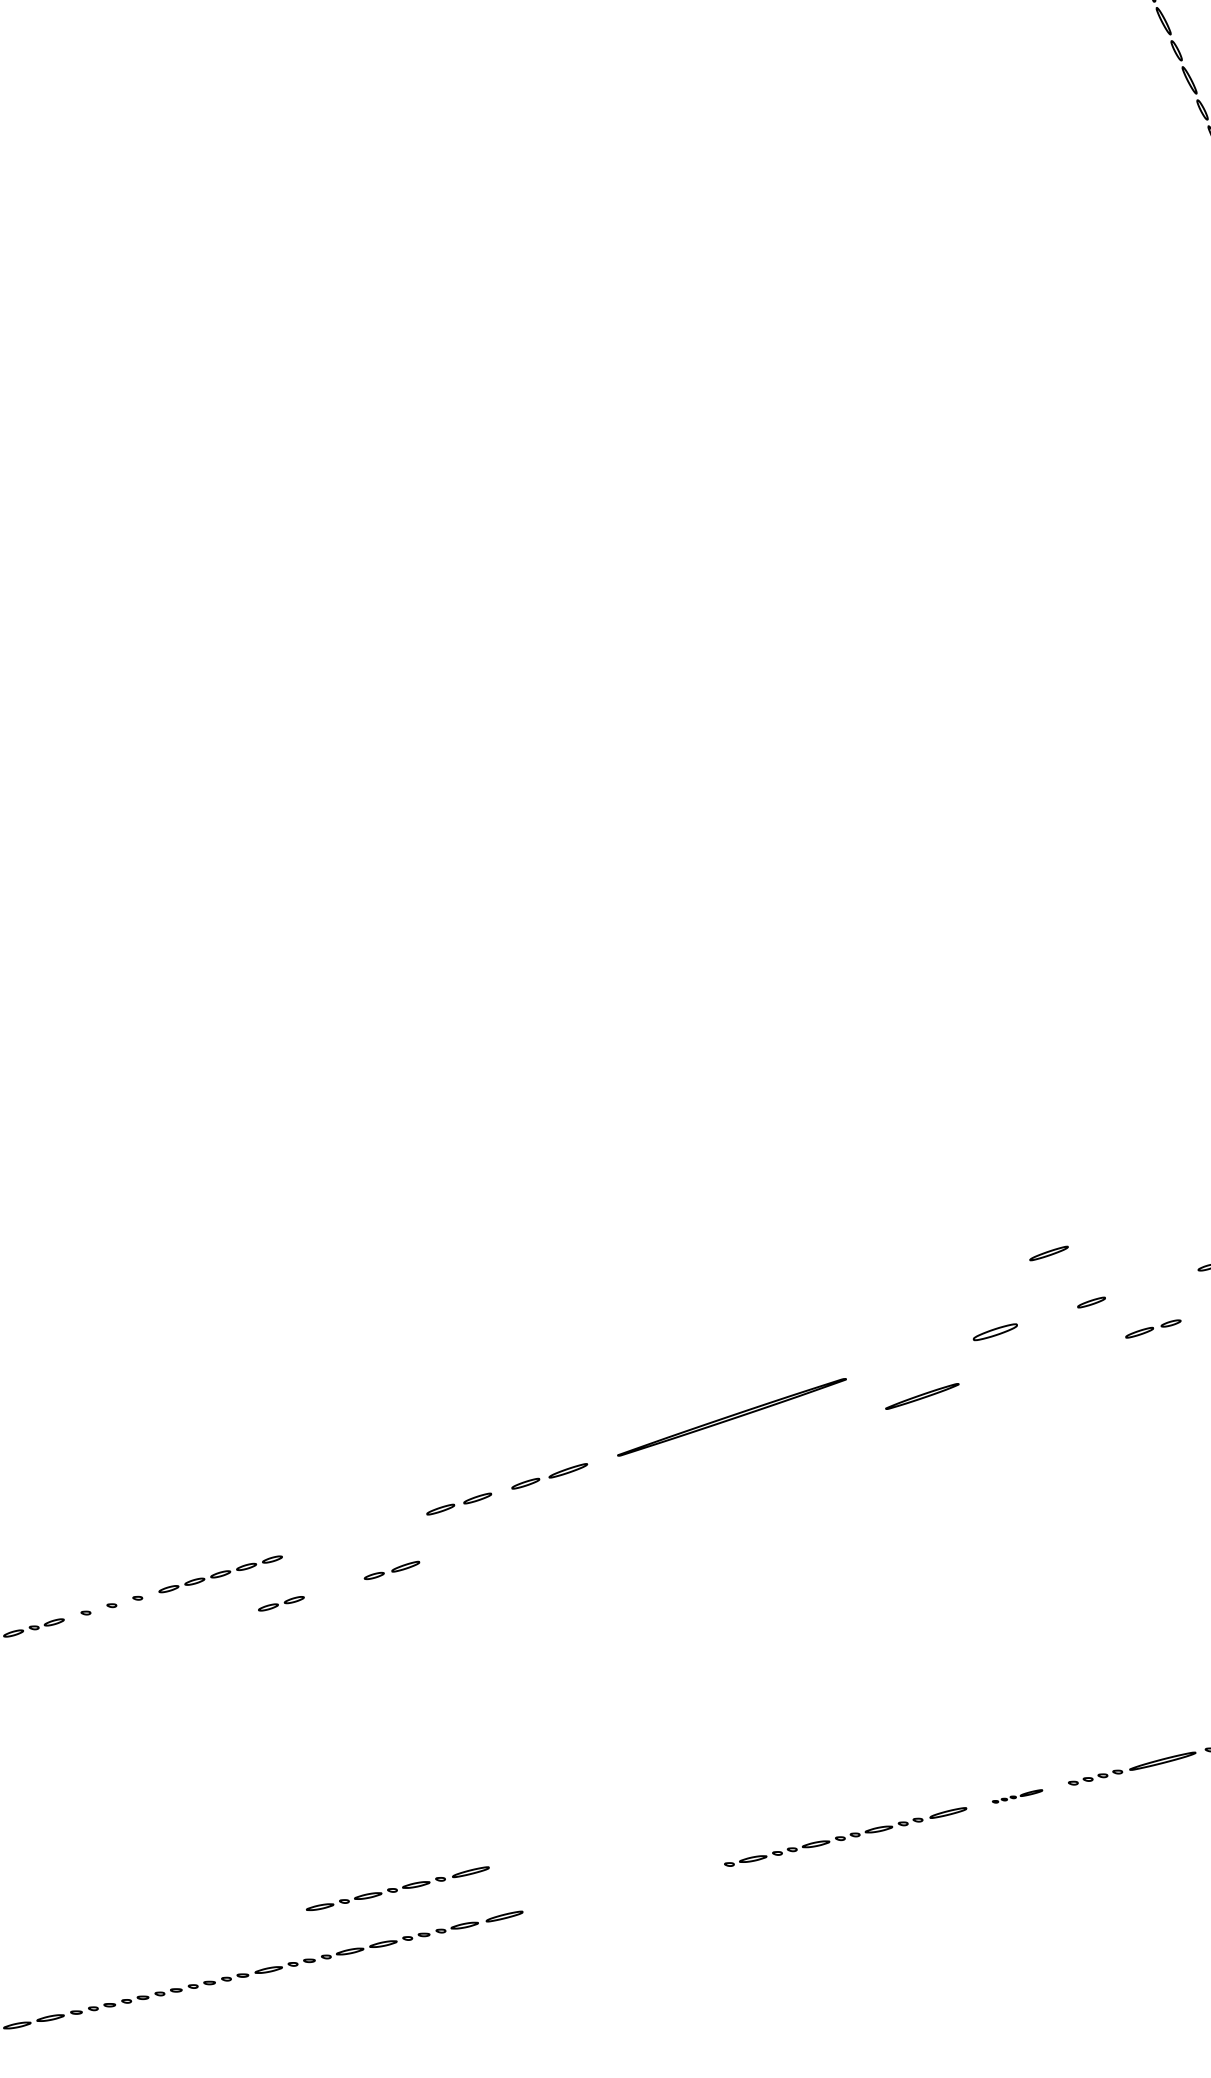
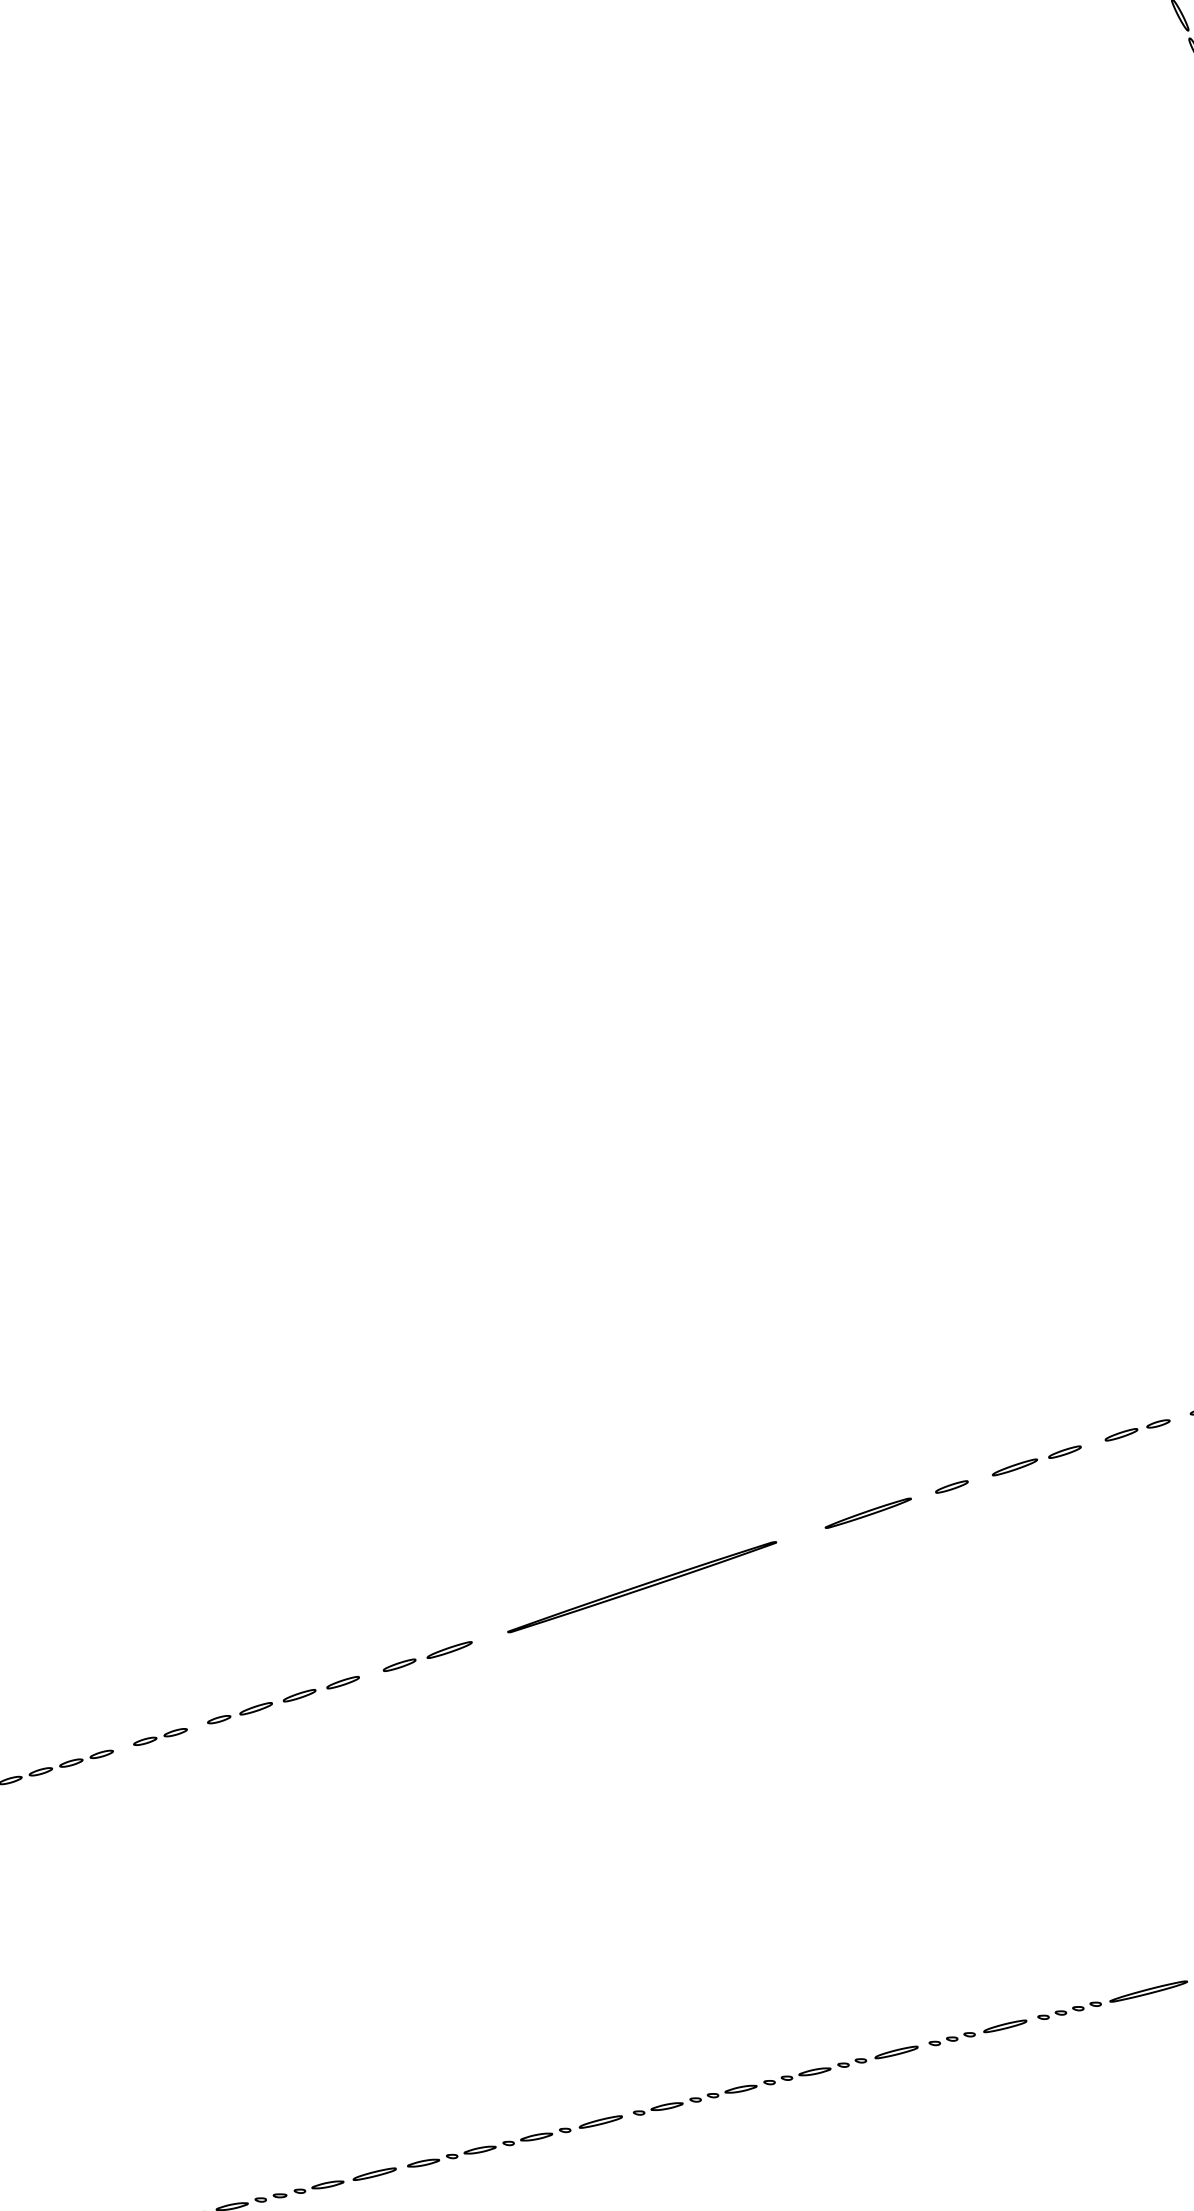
part: (1048, 1253) -> (1014, 1467), moved
part: (1153, 1328) -> (1137, 1429), moved
part: (995, 1331) -> (951, 1486), size x0.62
part: (922, 1396) -> (868, 1513), moved
part: (391, 1569) -> (239, 1712), moved
part: (281, 1603) -> (160, 1736), moved
part: (1017, 1796) -> (977, 2033), size x1.67
part: (397, 1888) -> (514, 2141), moved

